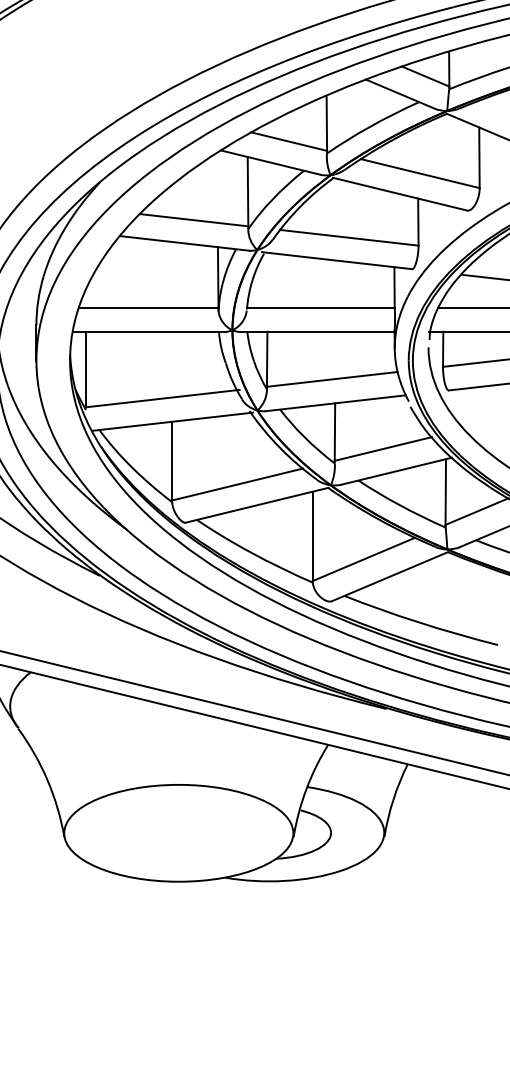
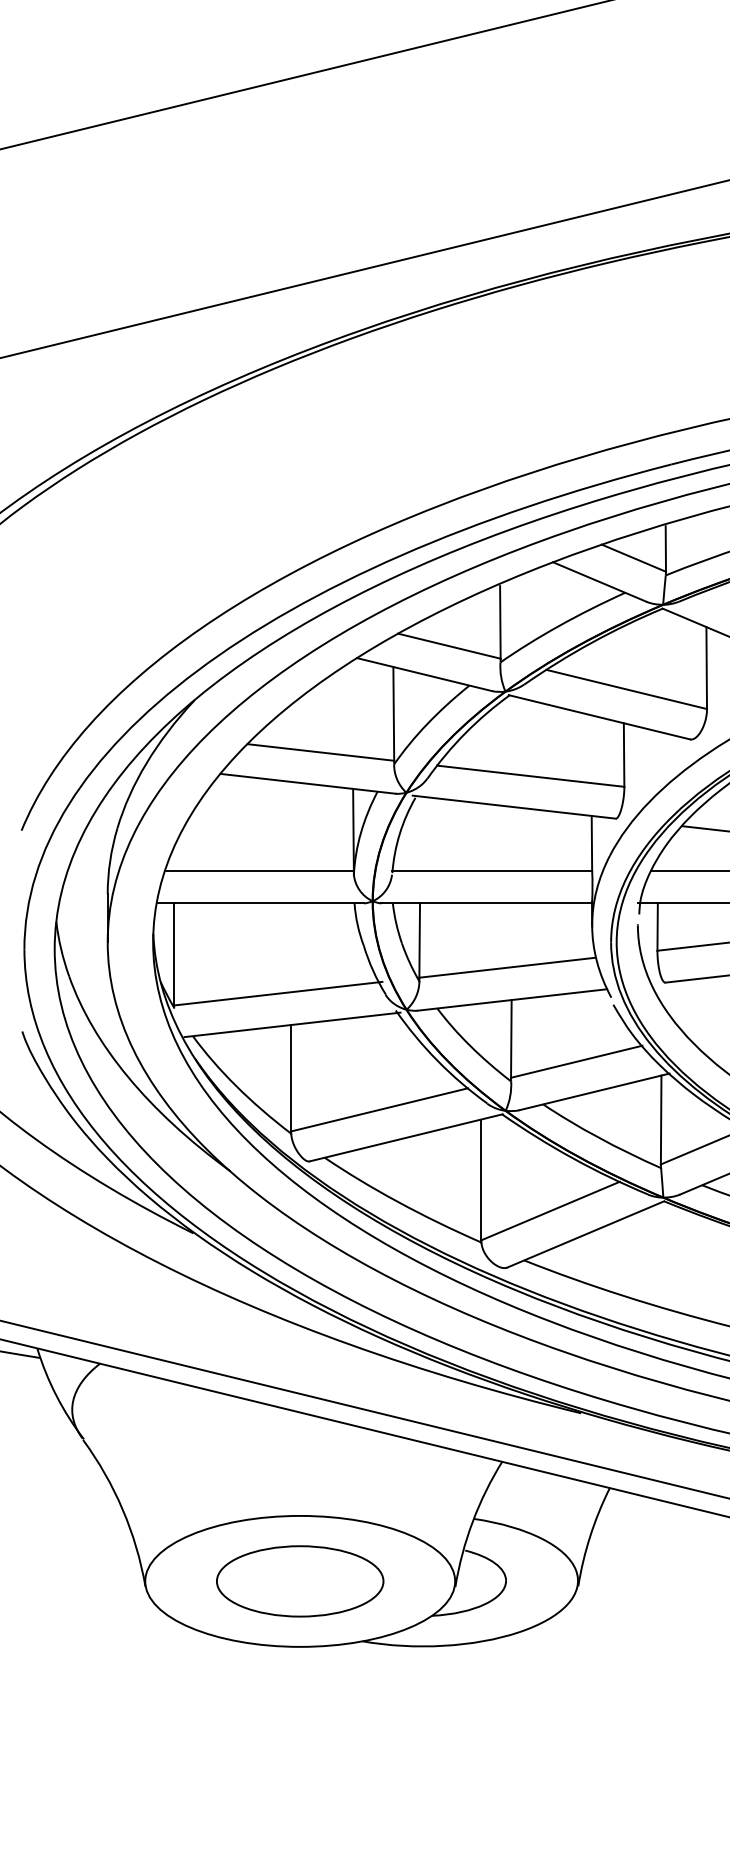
part: (179, 833) -> (300, 1581), added

